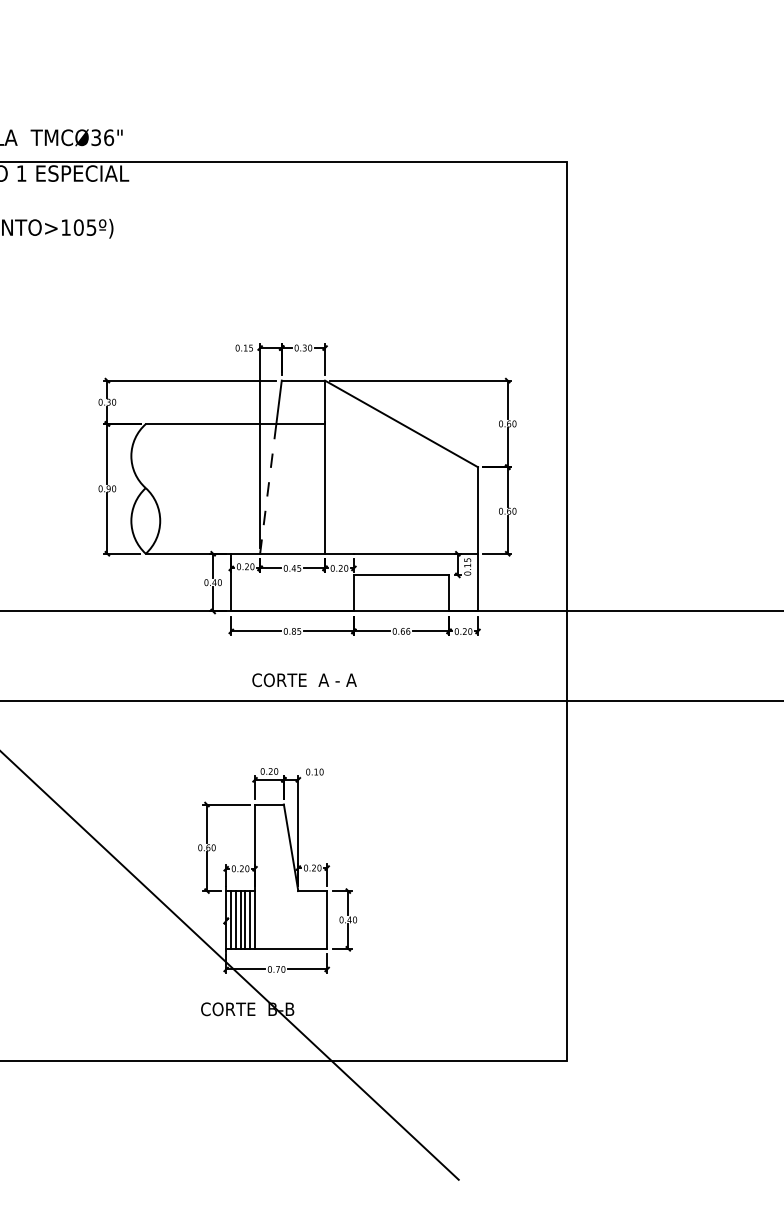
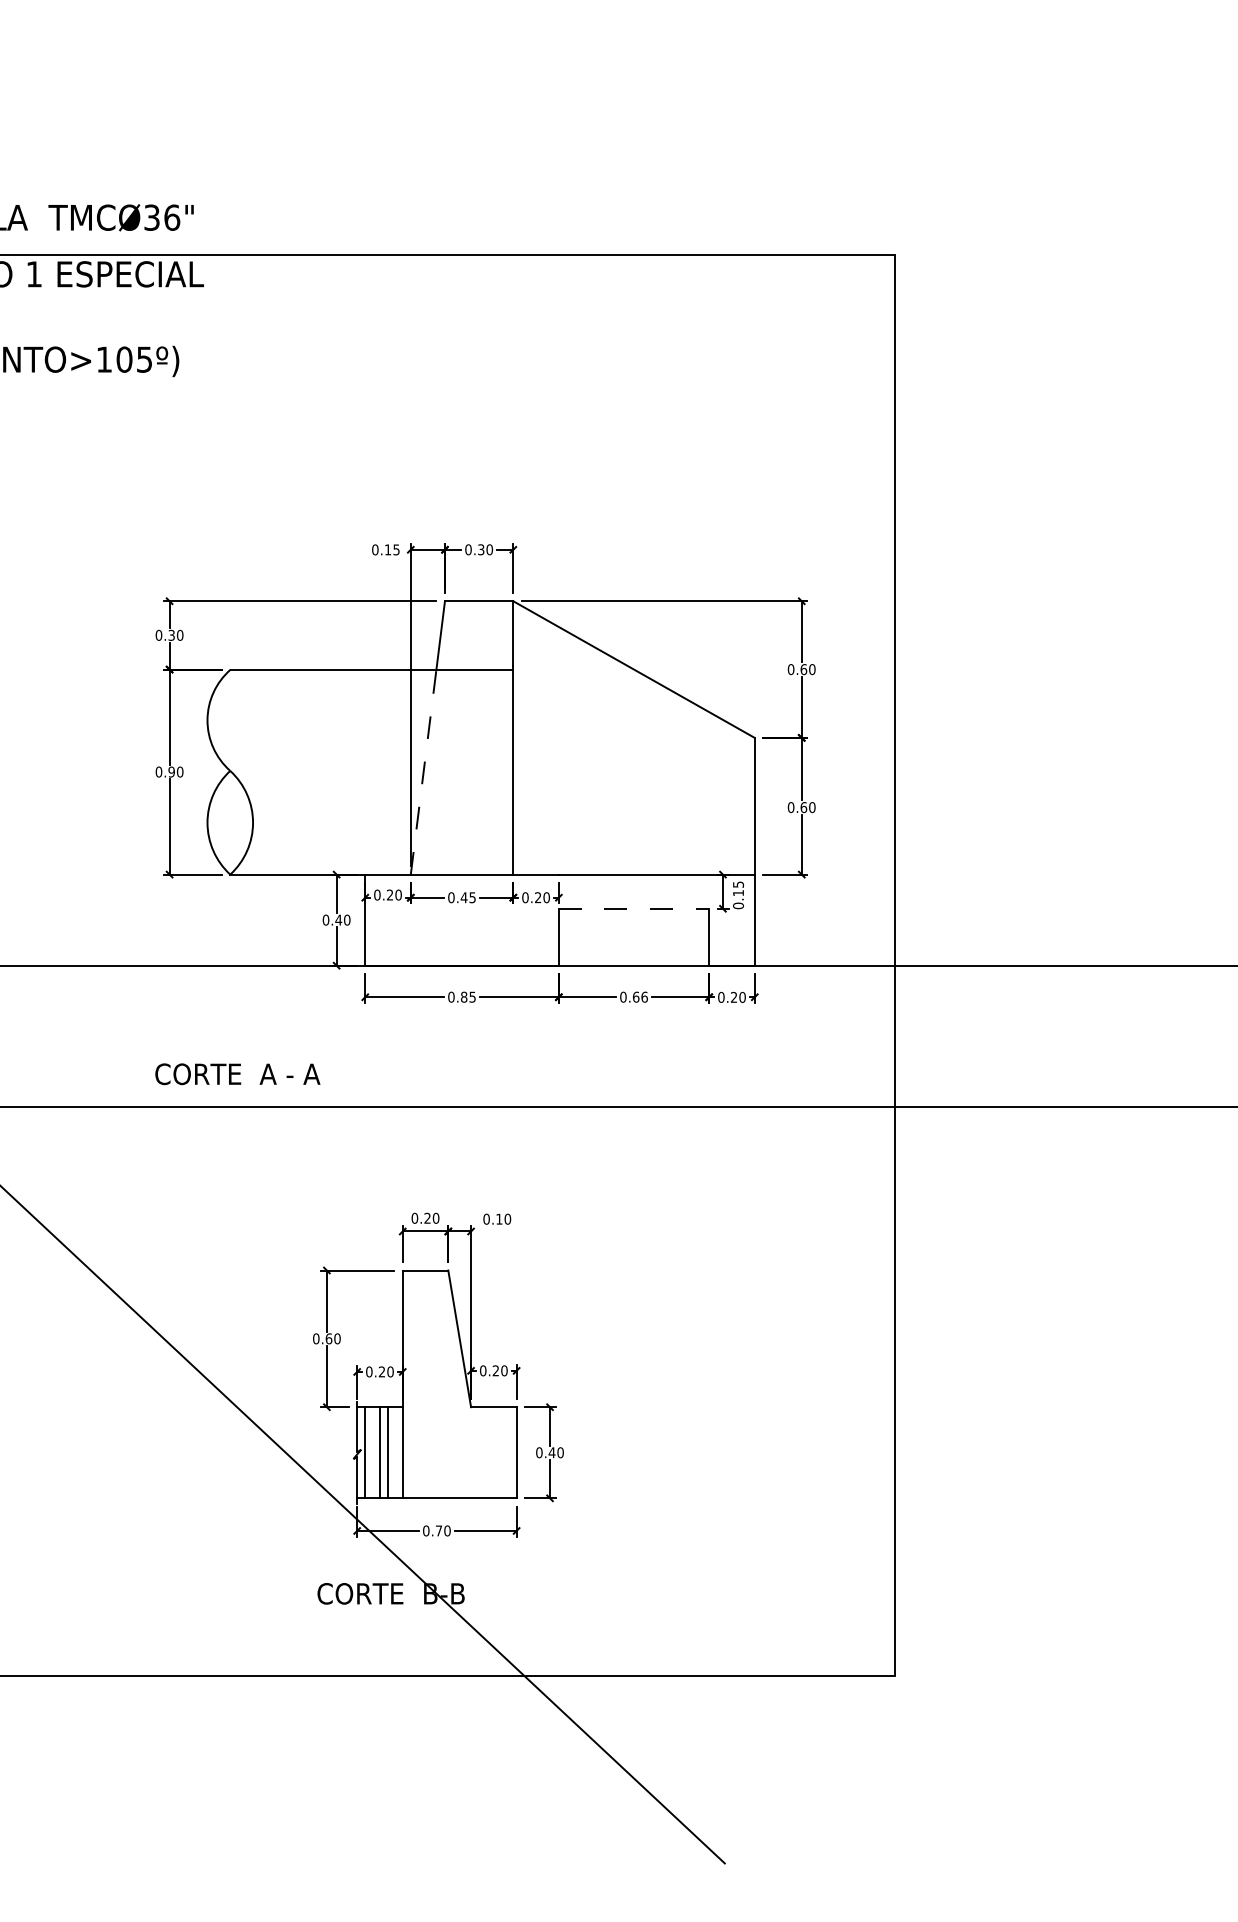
line: (401, 575) -> (633, 908), solid -> dashed
text: (304, 680) -> (237, 1074), moved
line: (235, 919) -> (371, 1452), removed
line: (250, 919) -> (395, 1452), removed

